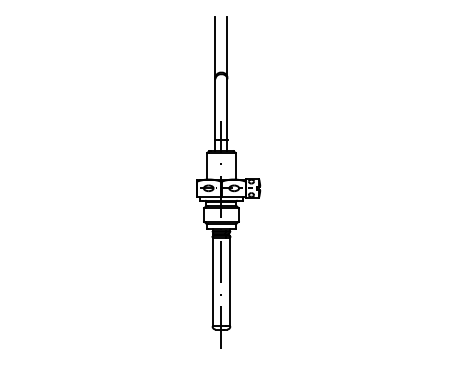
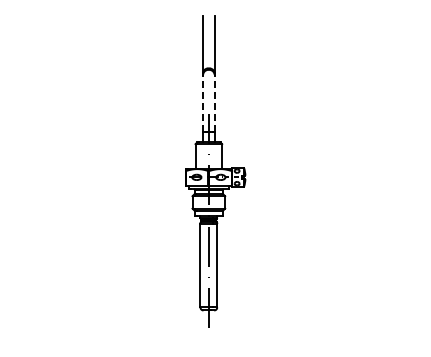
line: (215, 108) -> (203, 102), solid -> dashed
line: (227, 108) -> (214, 102), solid -> dashed

